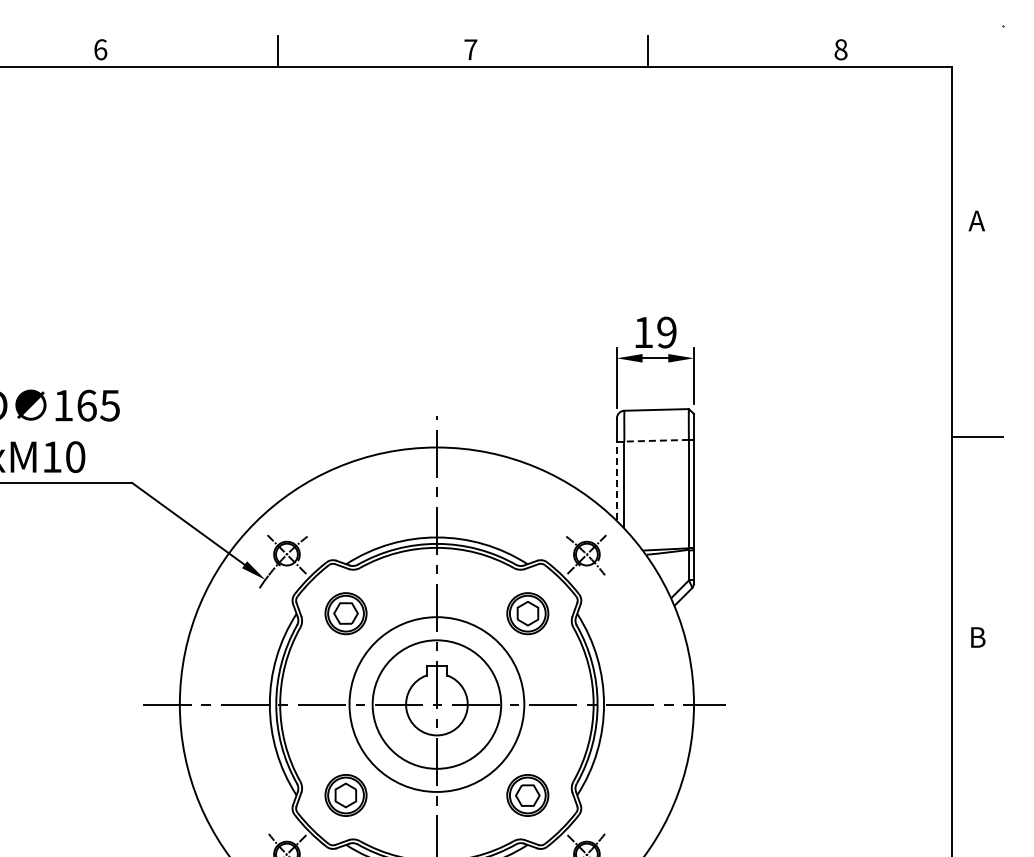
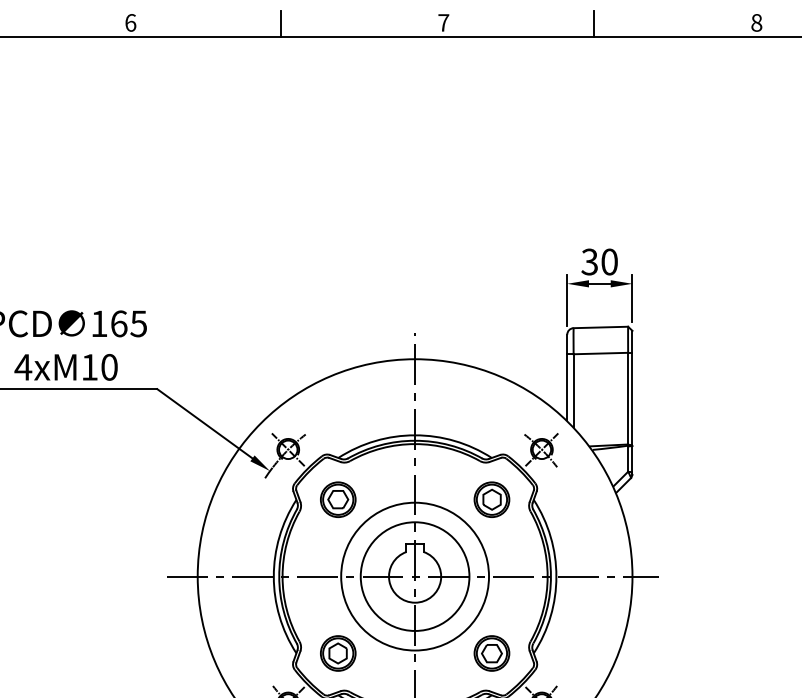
text: (654, 332) -> (599, 261), 19 -> 30
line: (656, 440) -> (600, 353), dashed -> solid
line: (616, 480) -> (566, 387), dashed -> solid

